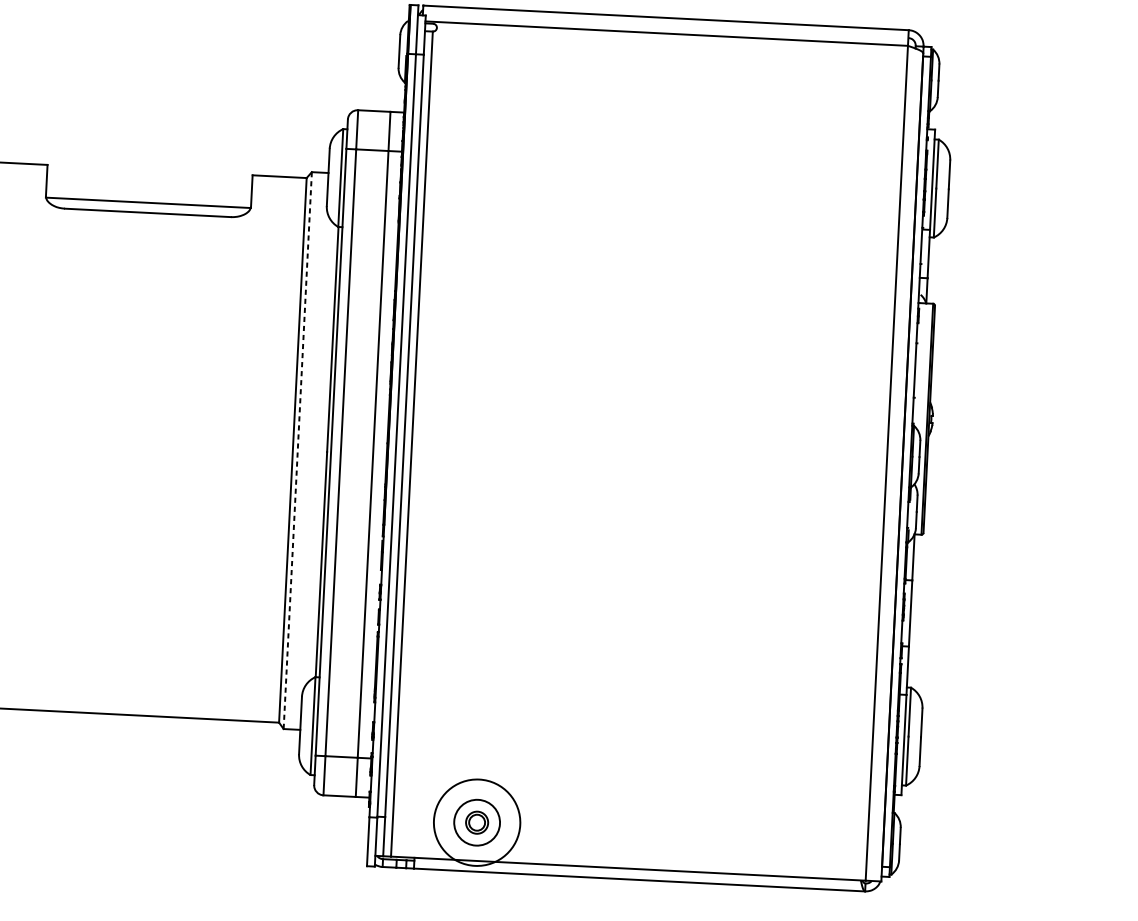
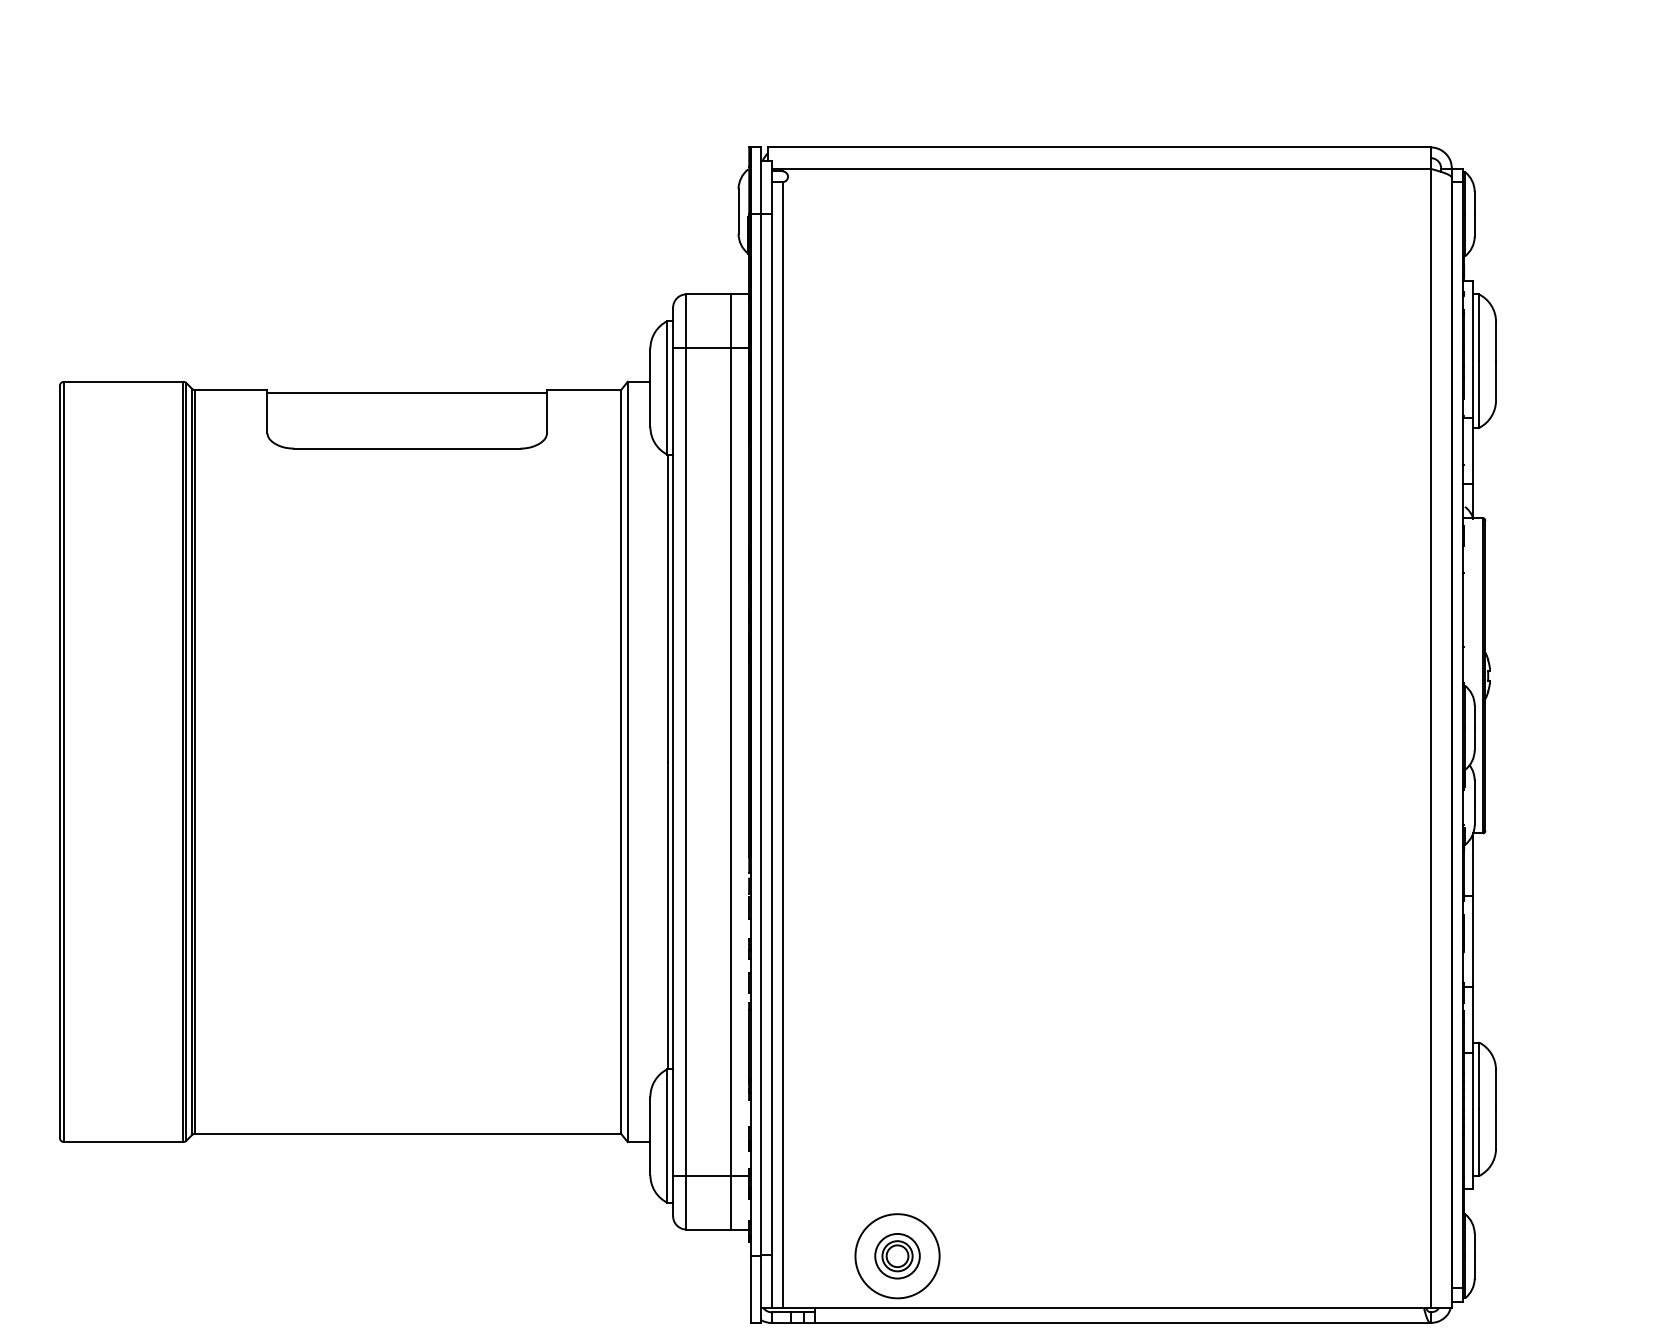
line: (148, 202) -> (407, 392), moved
line: (297, 450) -> (627, 762), dashed -> solid
circle: (477, 822) -> (897, 1255), size x0.71
circle: (477, 822) -> (897, 1256), size x0.71

